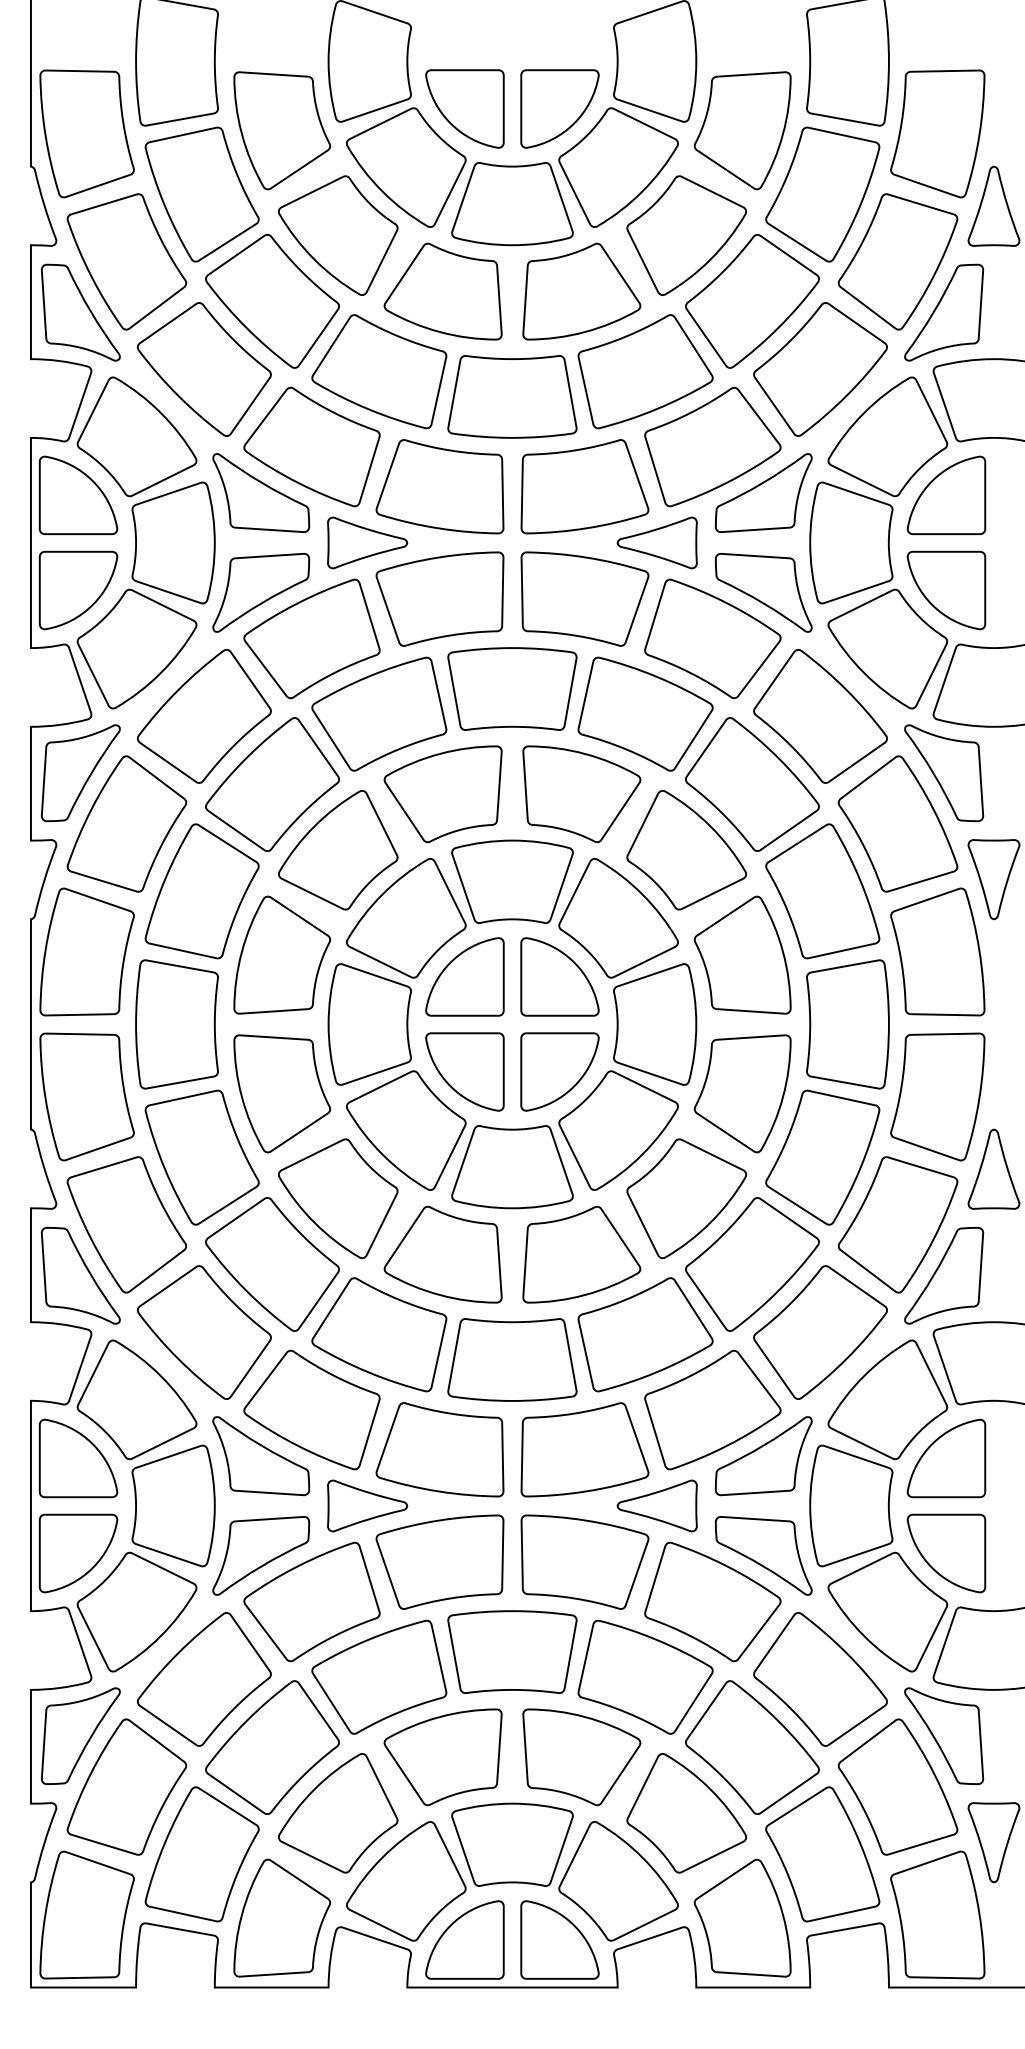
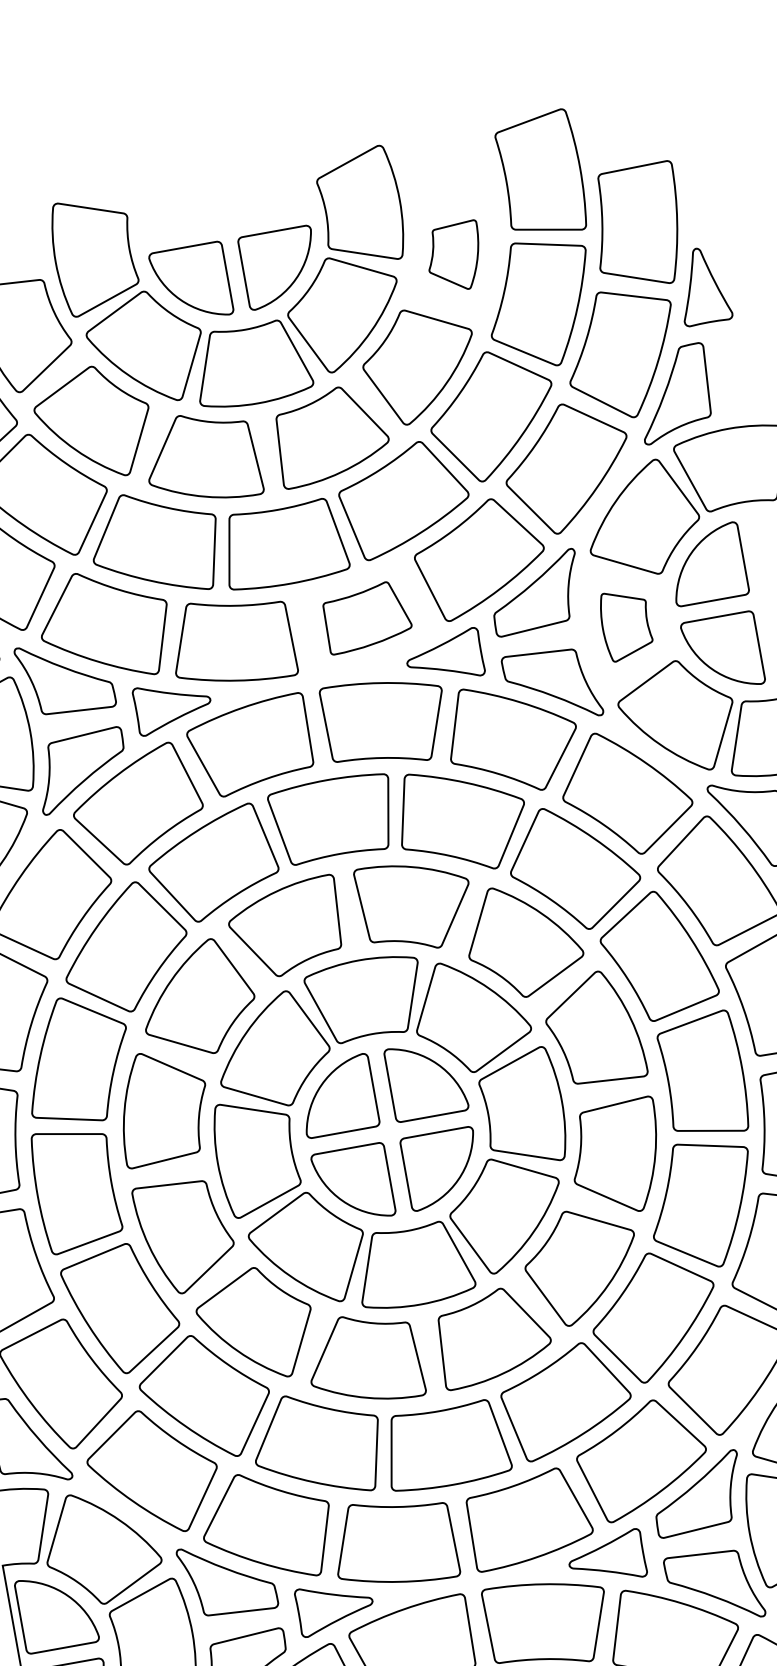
part: (742, 130) -> (454, 257), size x0.6
part: (584, 486) -> (366, 616), size x0.7
part: (851, 542) -> (626, 624), size x0.6

